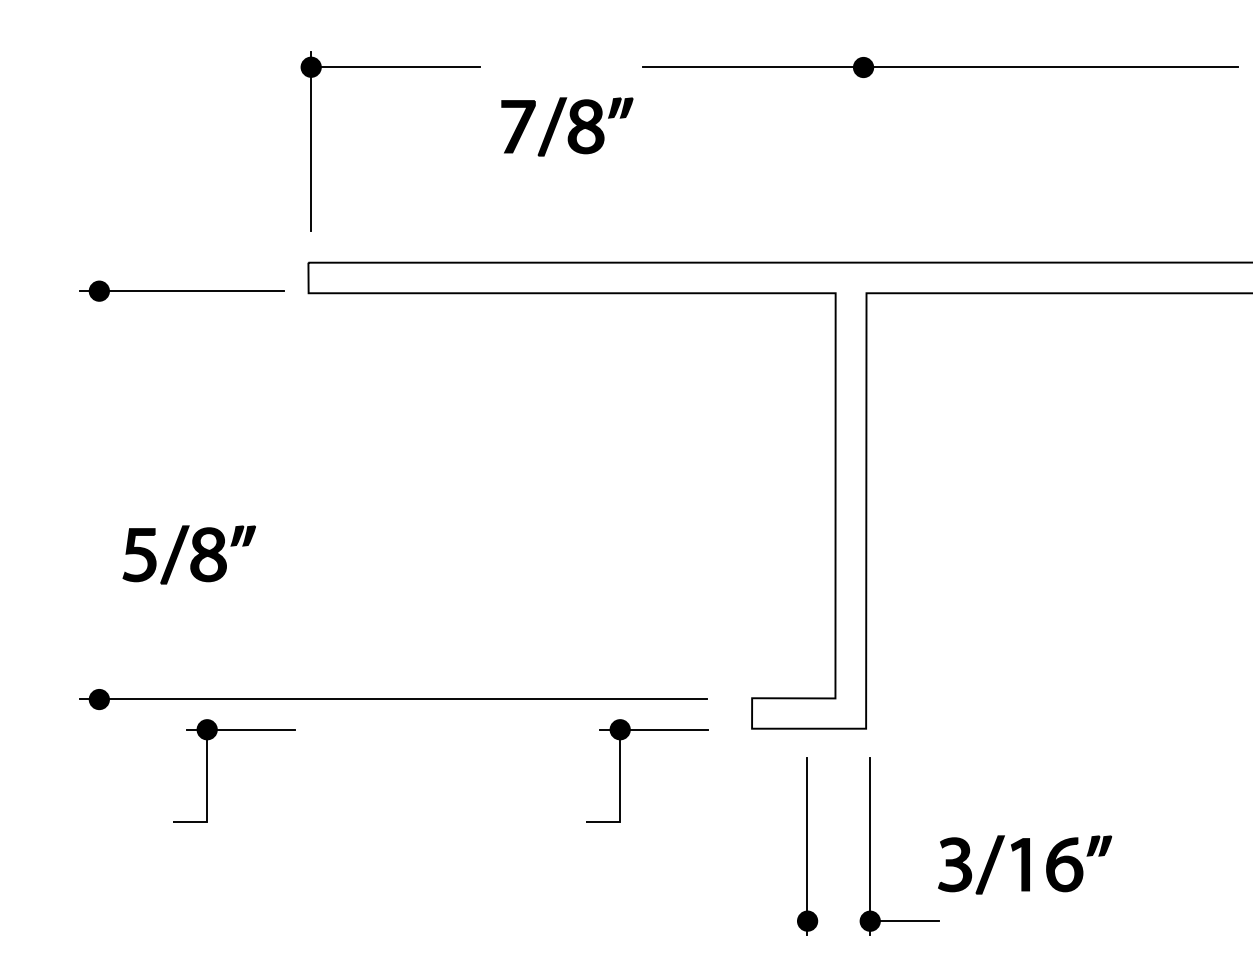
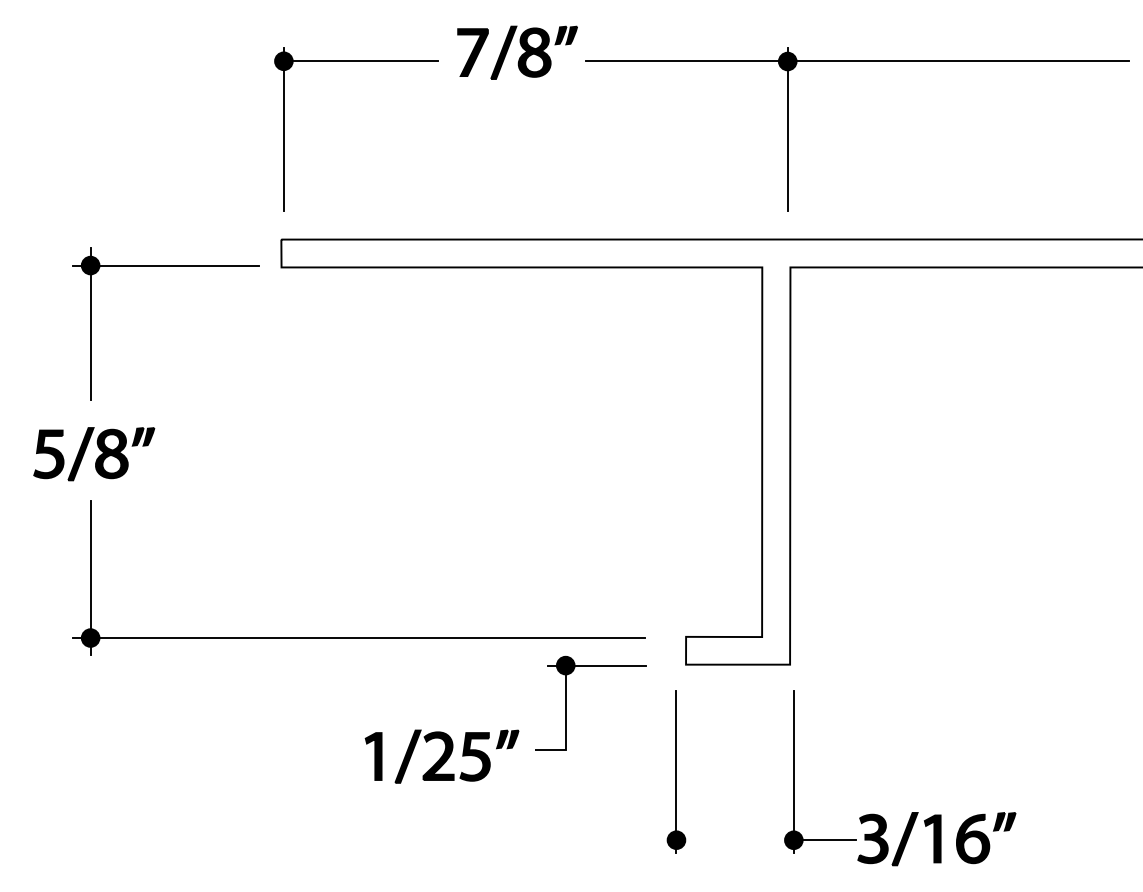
part: (567, 126) -> (517, 52), moved
line: (863, 141) -> (787, 129), added
line: (99, 355) -> (90, 324), added
part: (194, 556) -> (98, 455), moved
line: (99, 633) -> (90, 577), added
part: (207, 770) -> (189, 702), removed
part: (484, 829) -> (441, 756), added
part: (807, 846) -> (676, 772), moved
part: (1025, 864) -> (937, 838), moved

